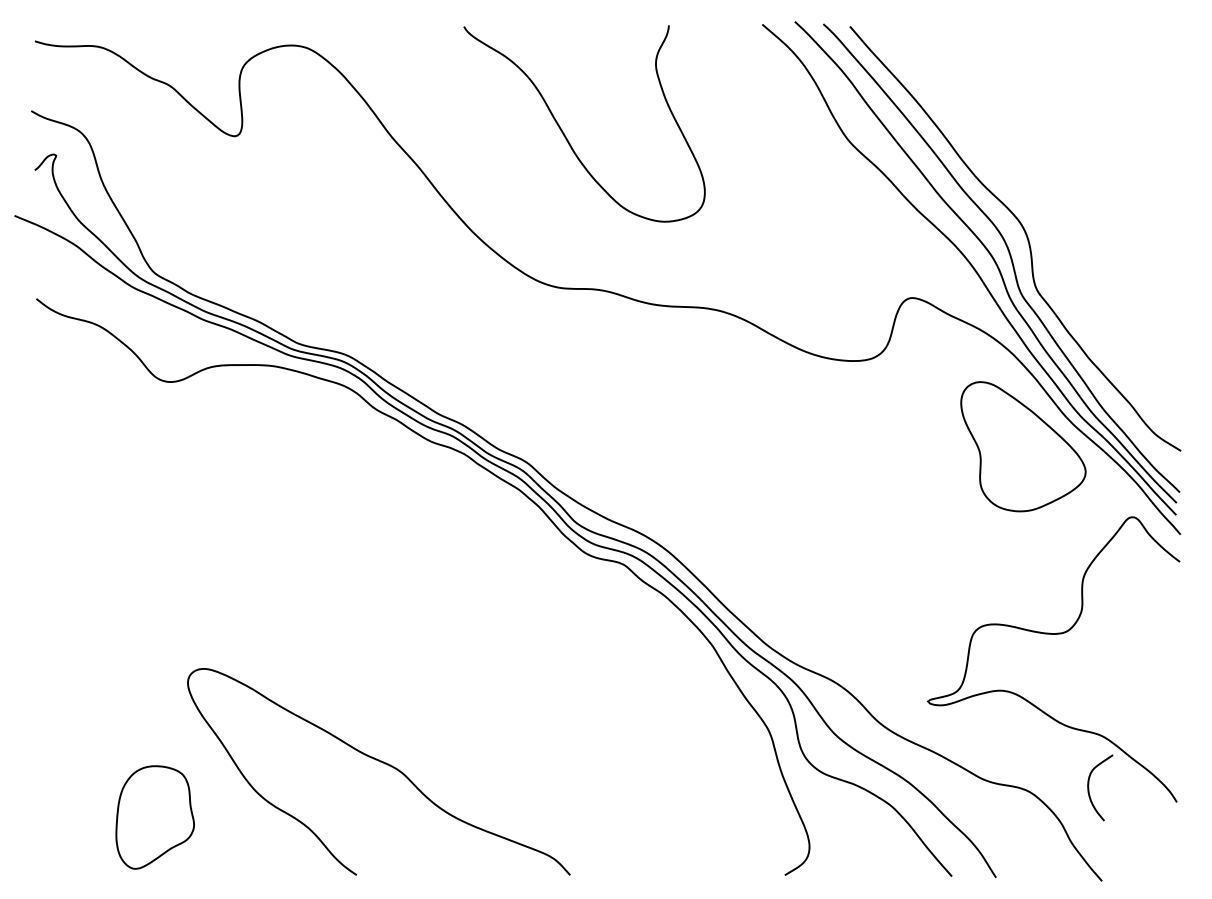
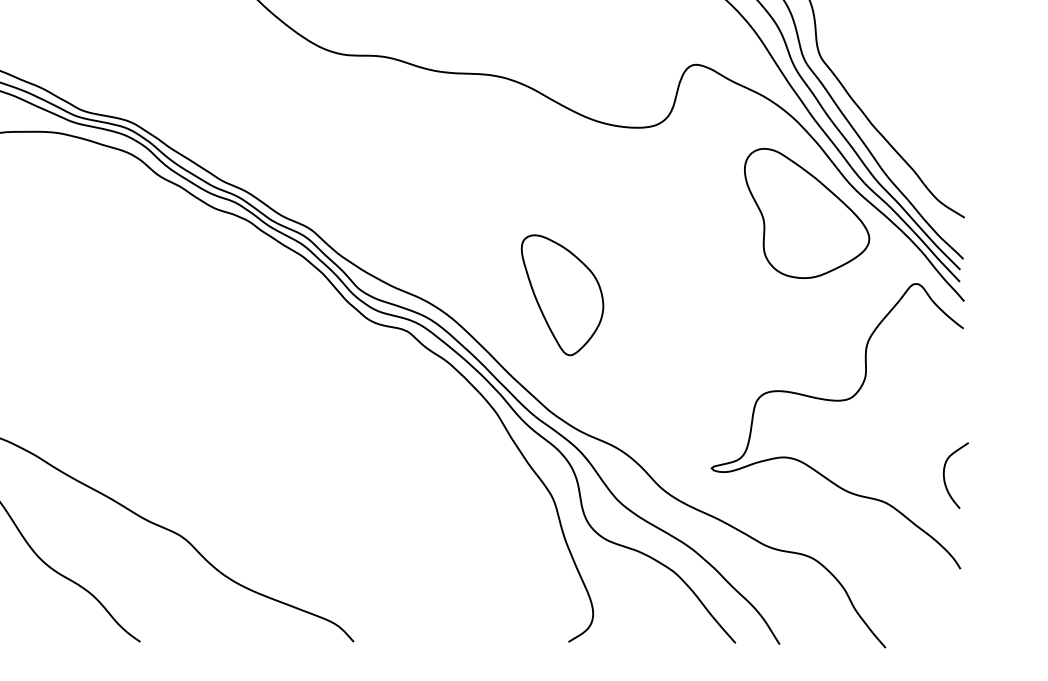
part: (778, 528) -> (562, 295), added
curve: (1089, 787) -> (945, 475), moved

